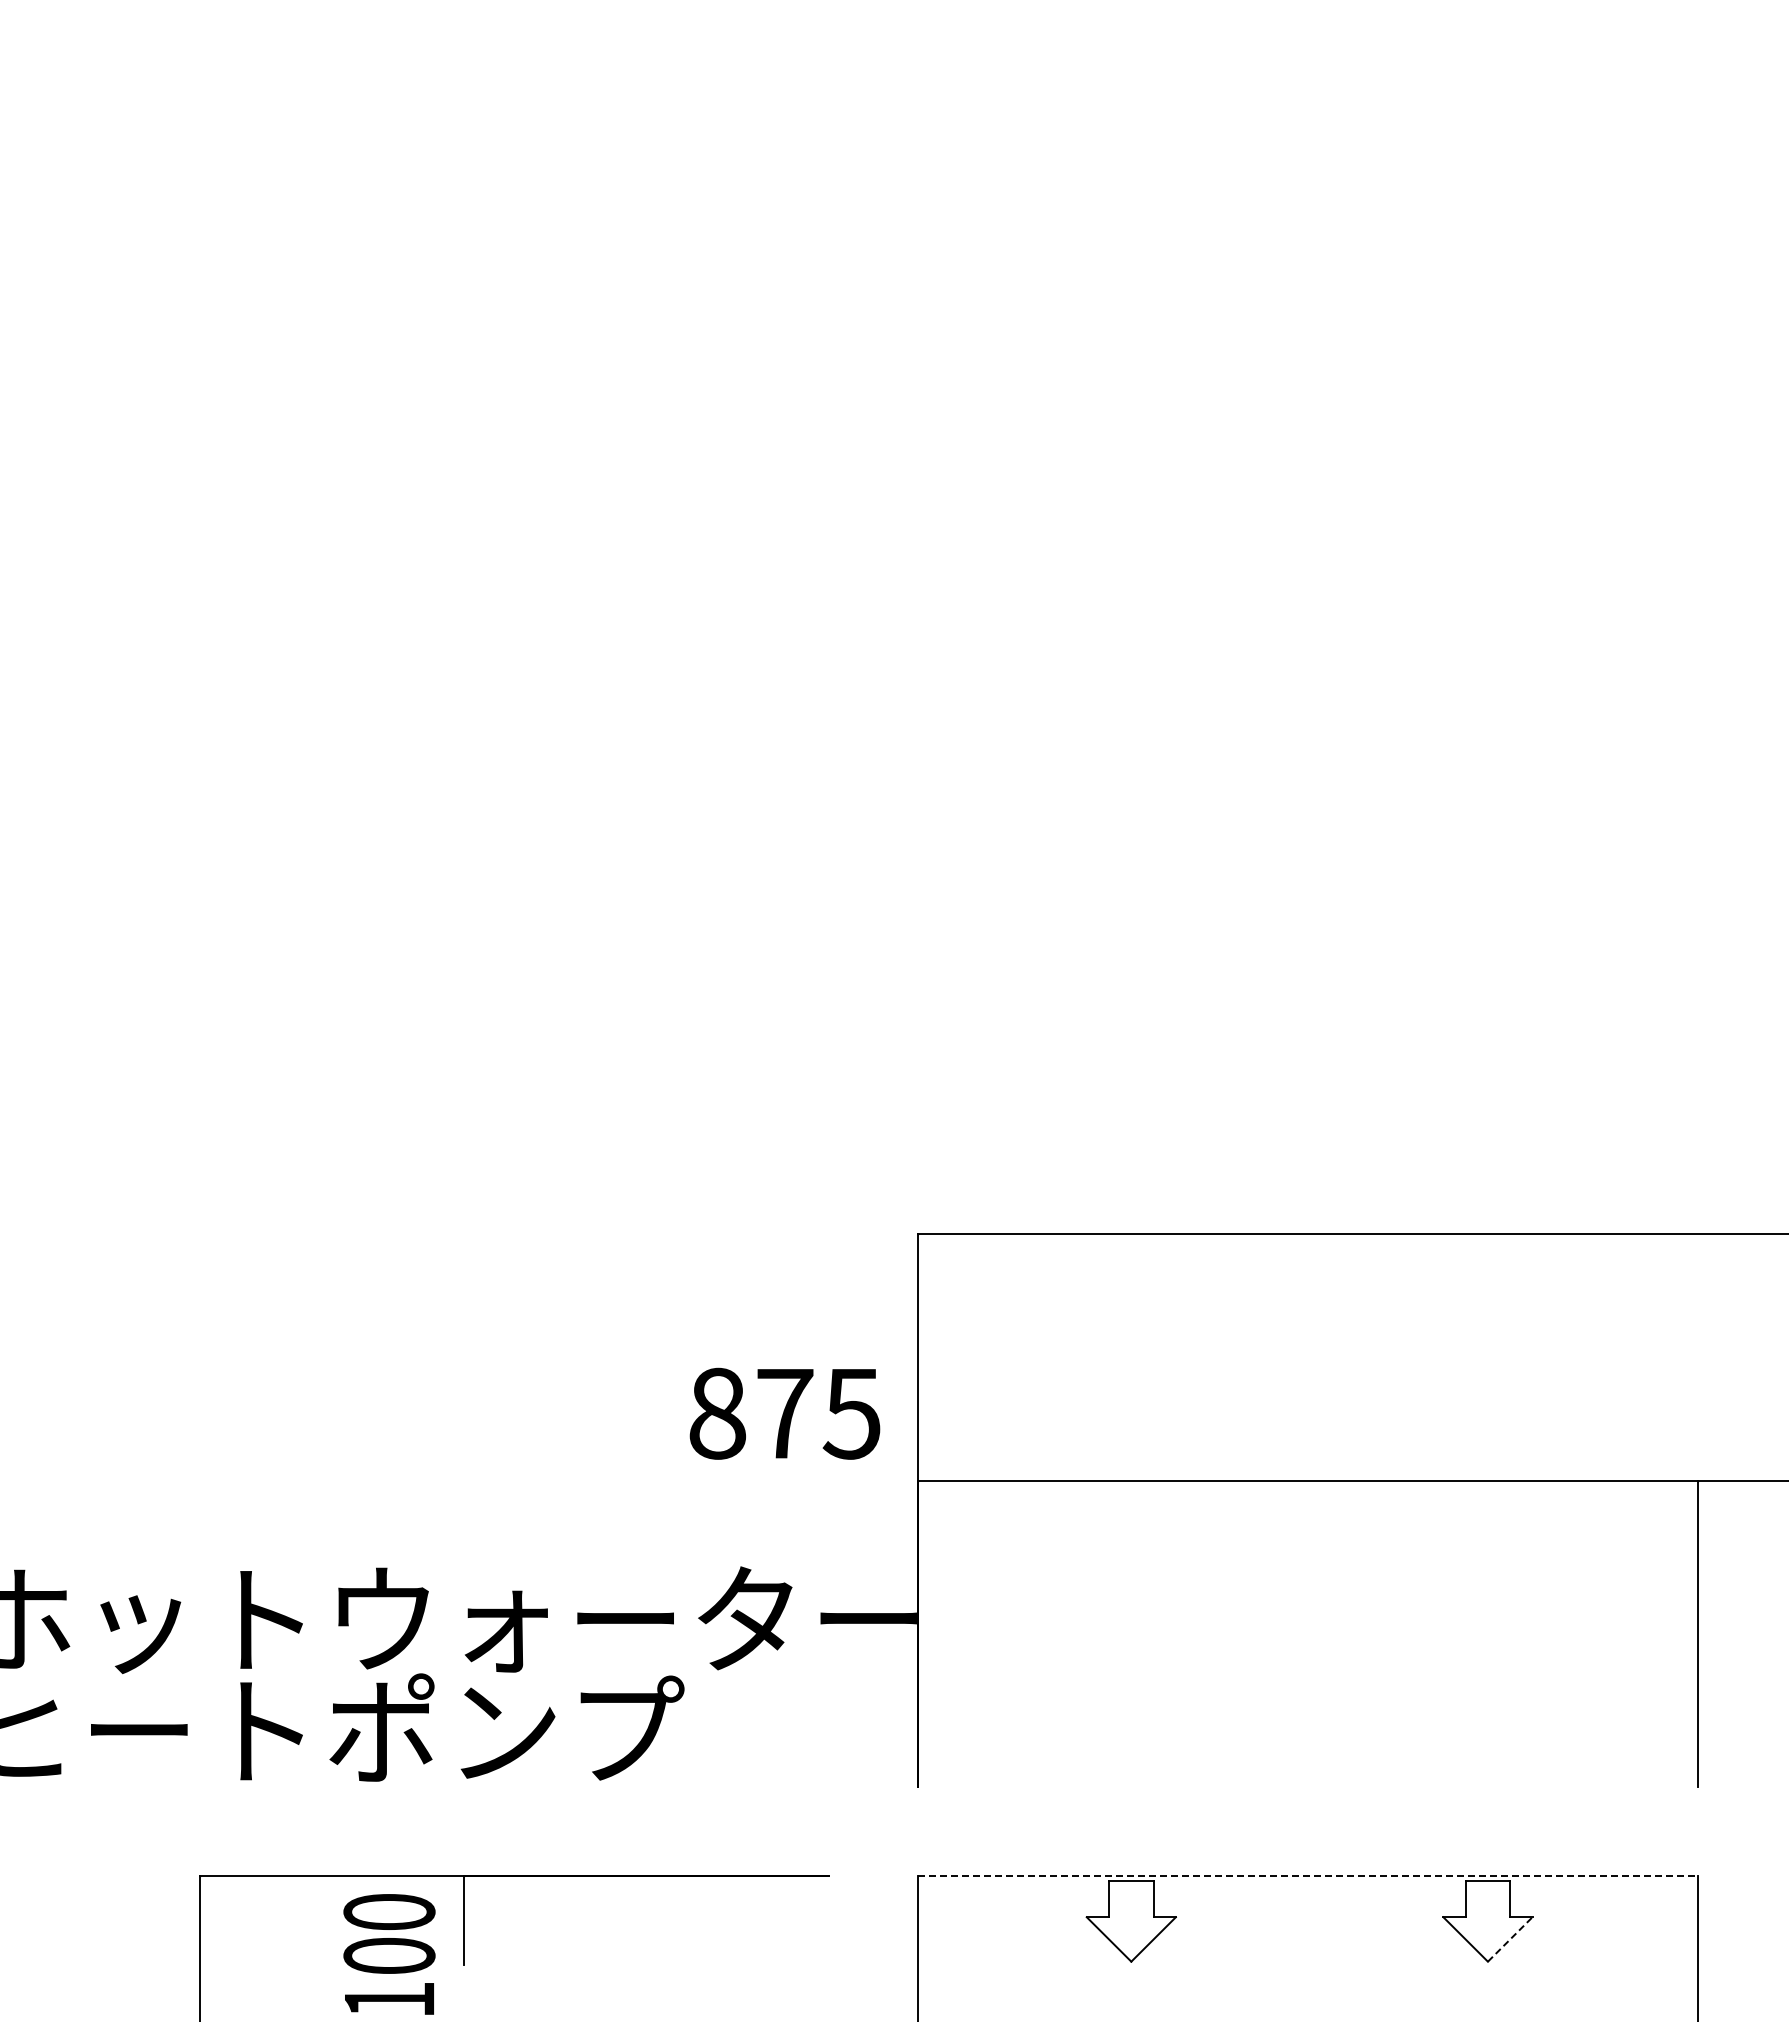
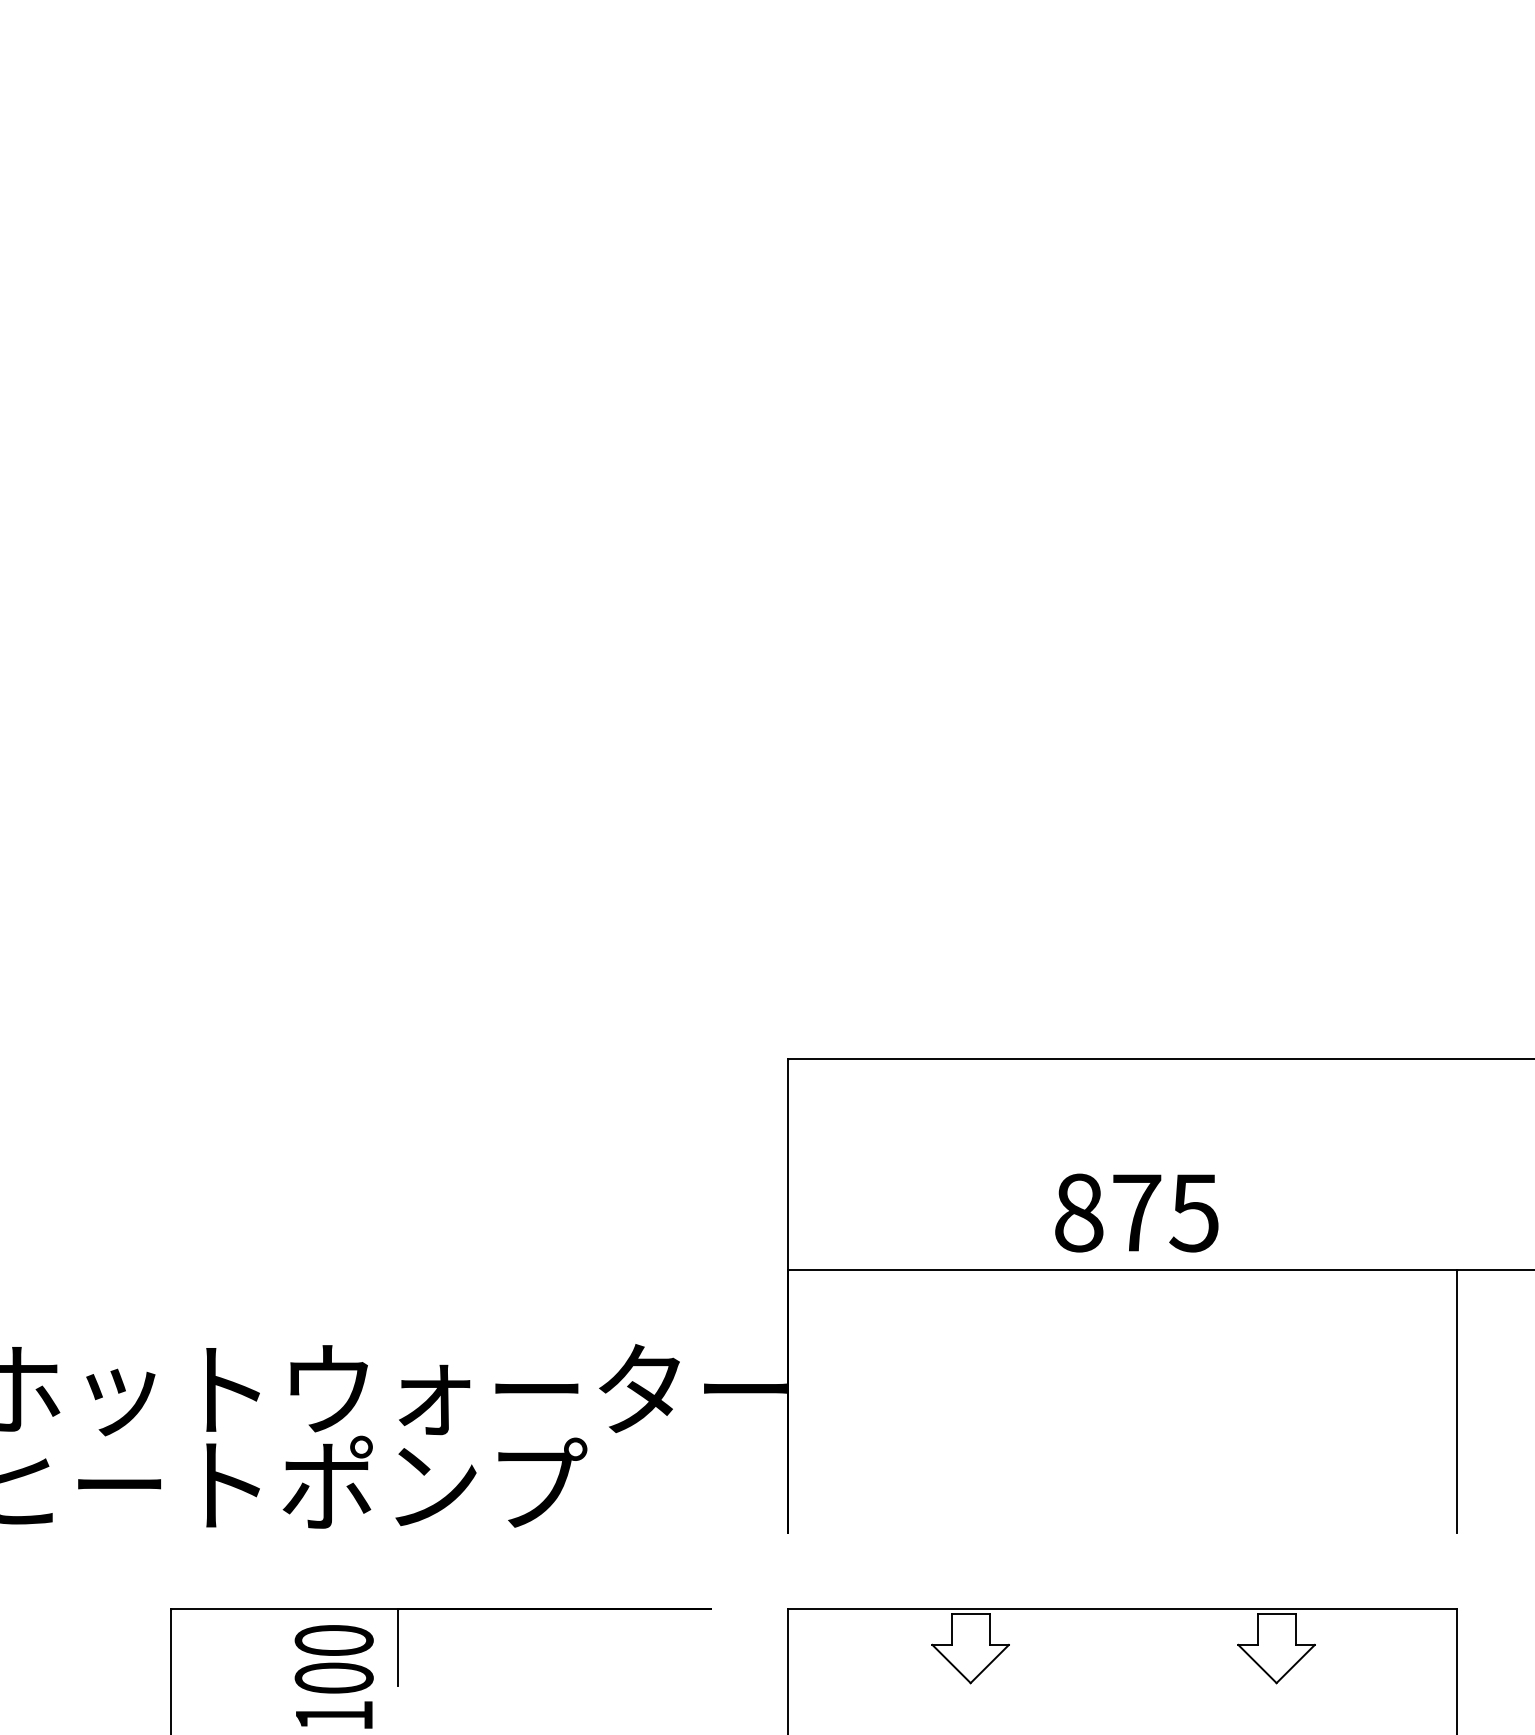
text: (784, 1413) -> (1136, 1212), moved
line: (1307, 1875) -> (1121, 1609), dashed -> solid
line: (1510, 1939) -> (1295, 1664), dashed -> solid

